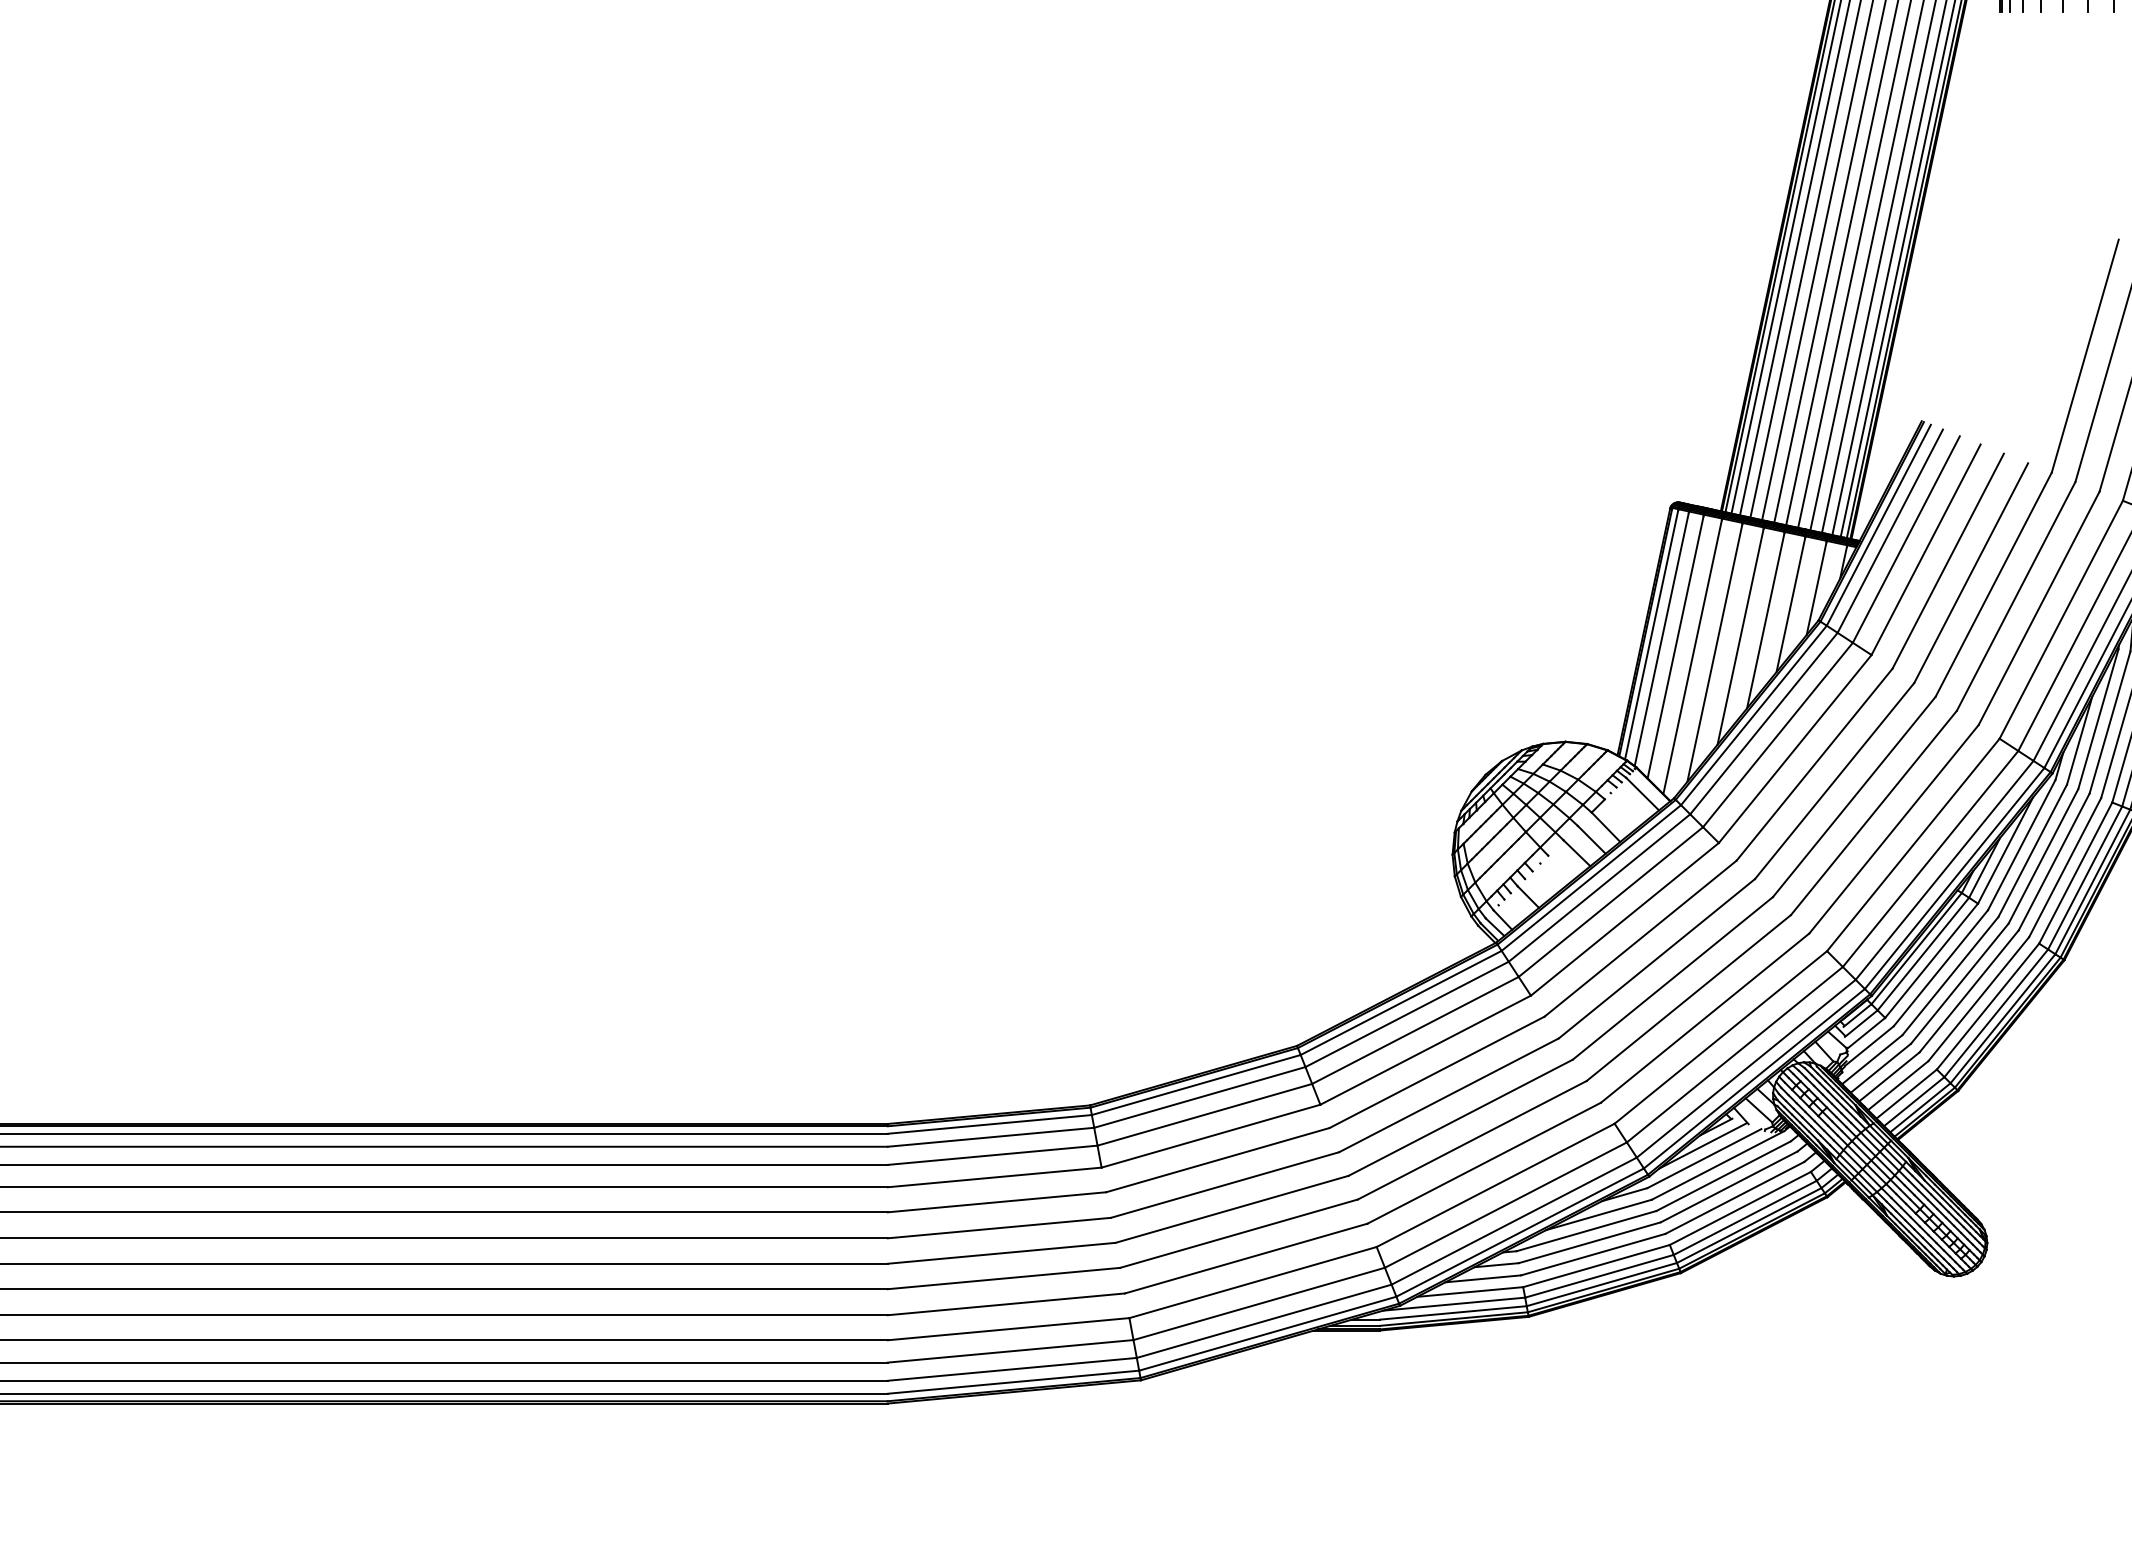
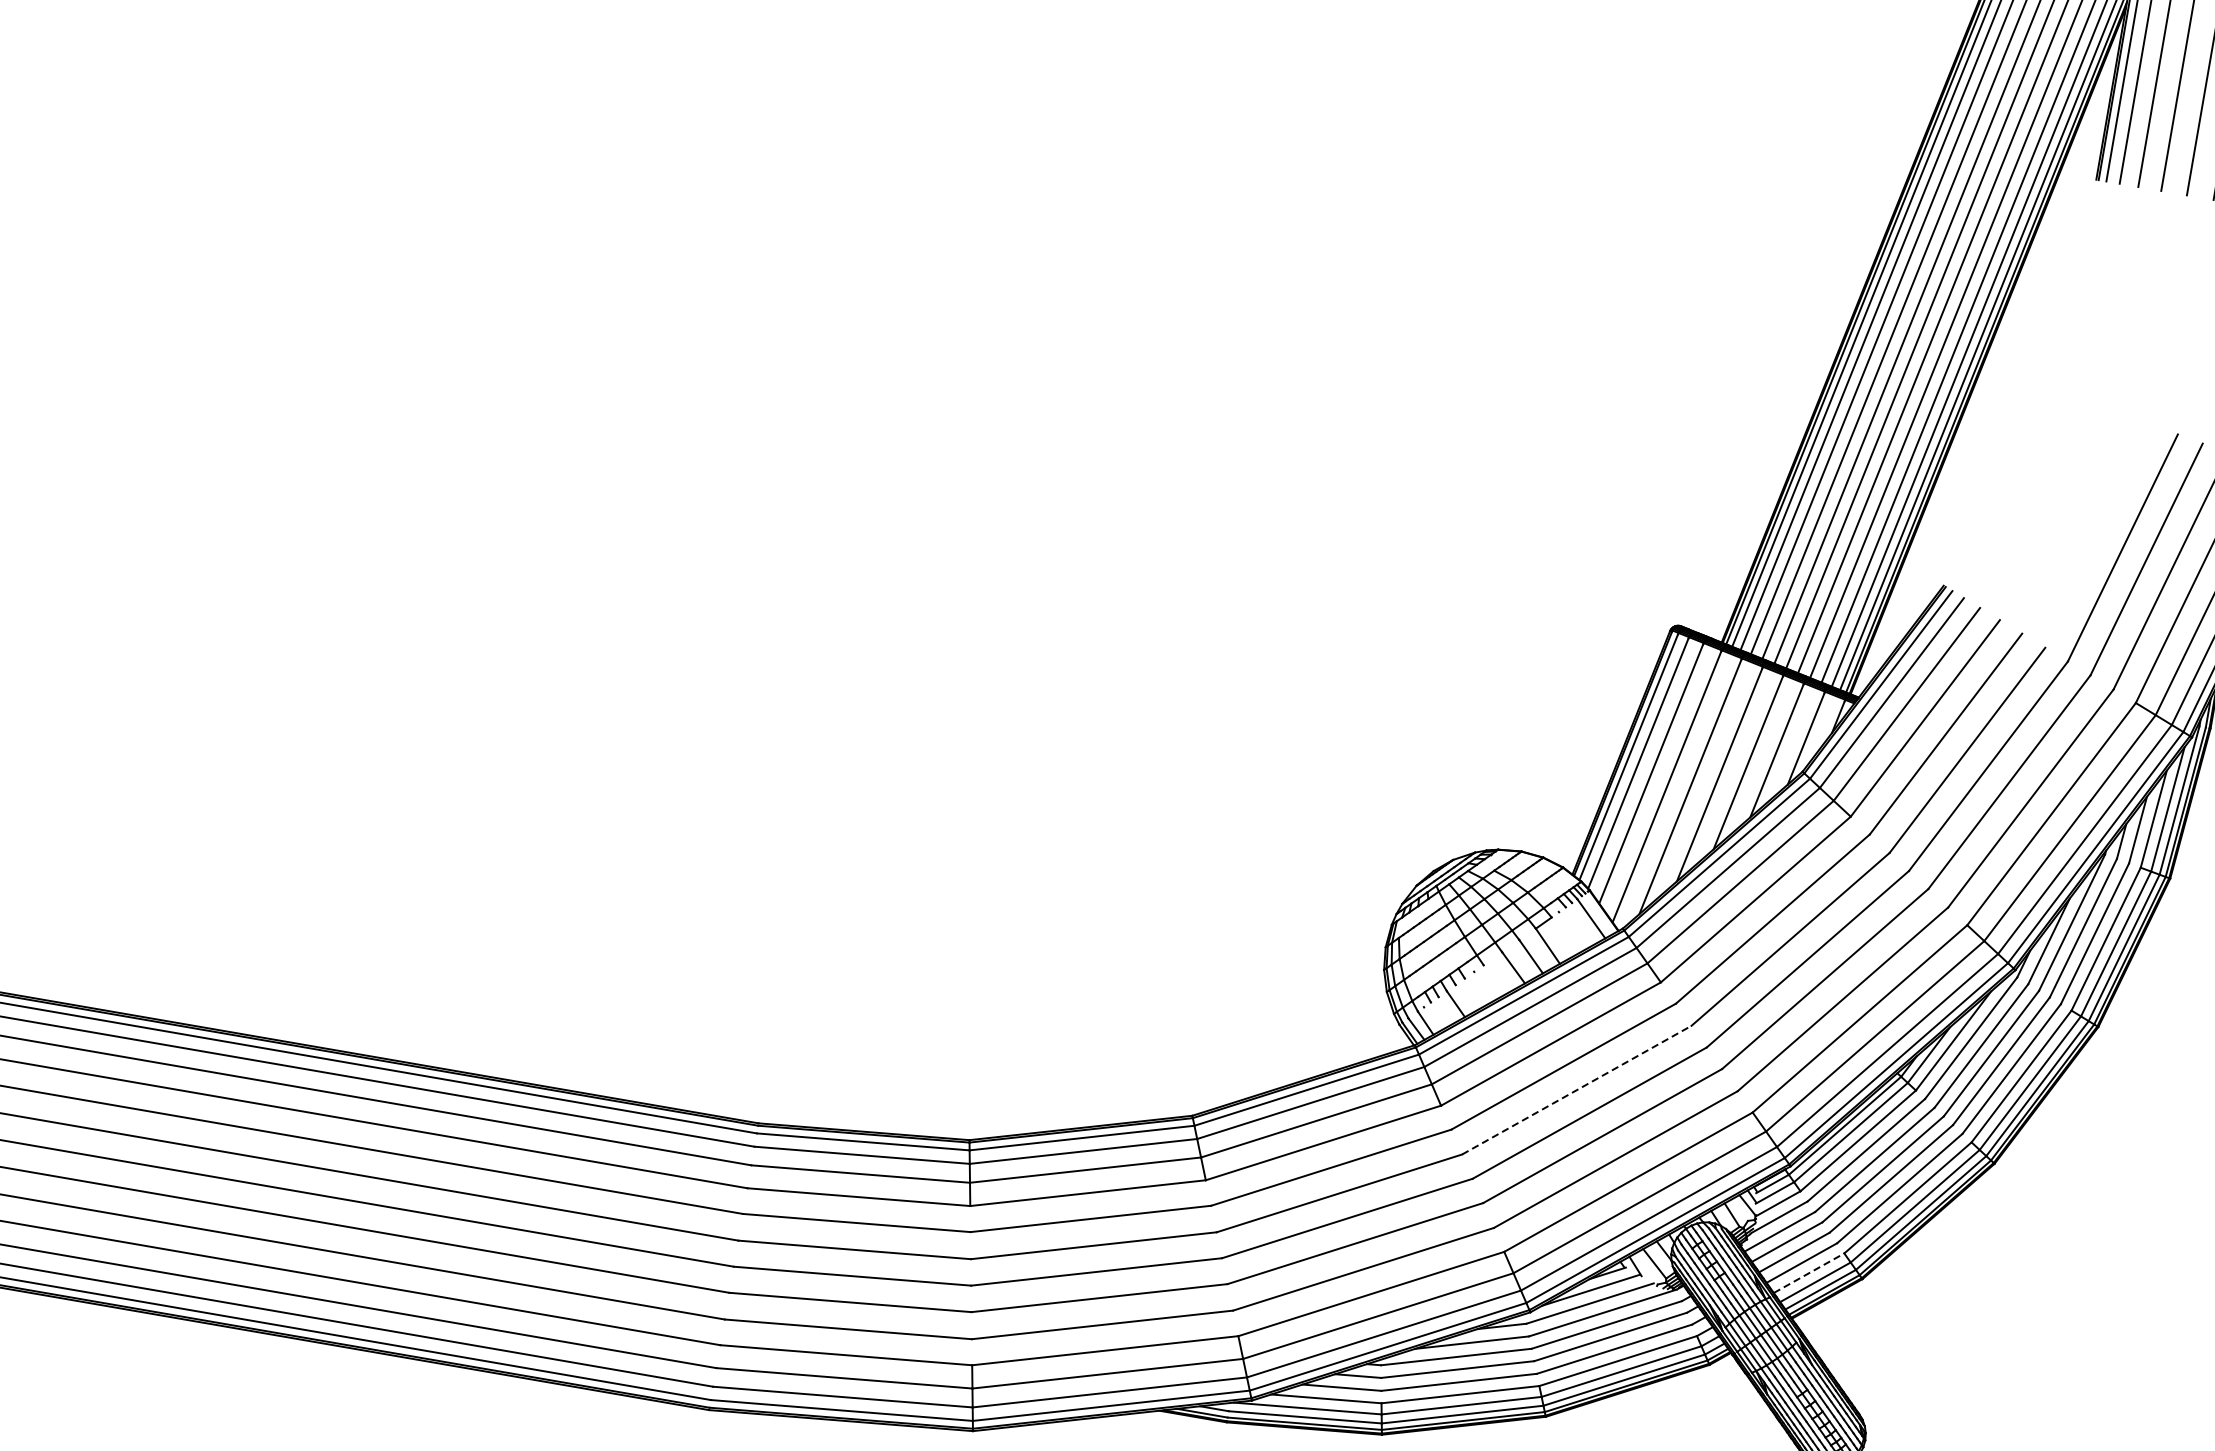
line: (1657, 958) -> (1577, 1090), solid -> dashed
line: (1906, 1094) -> (1808, 1273), solid -> dashed

